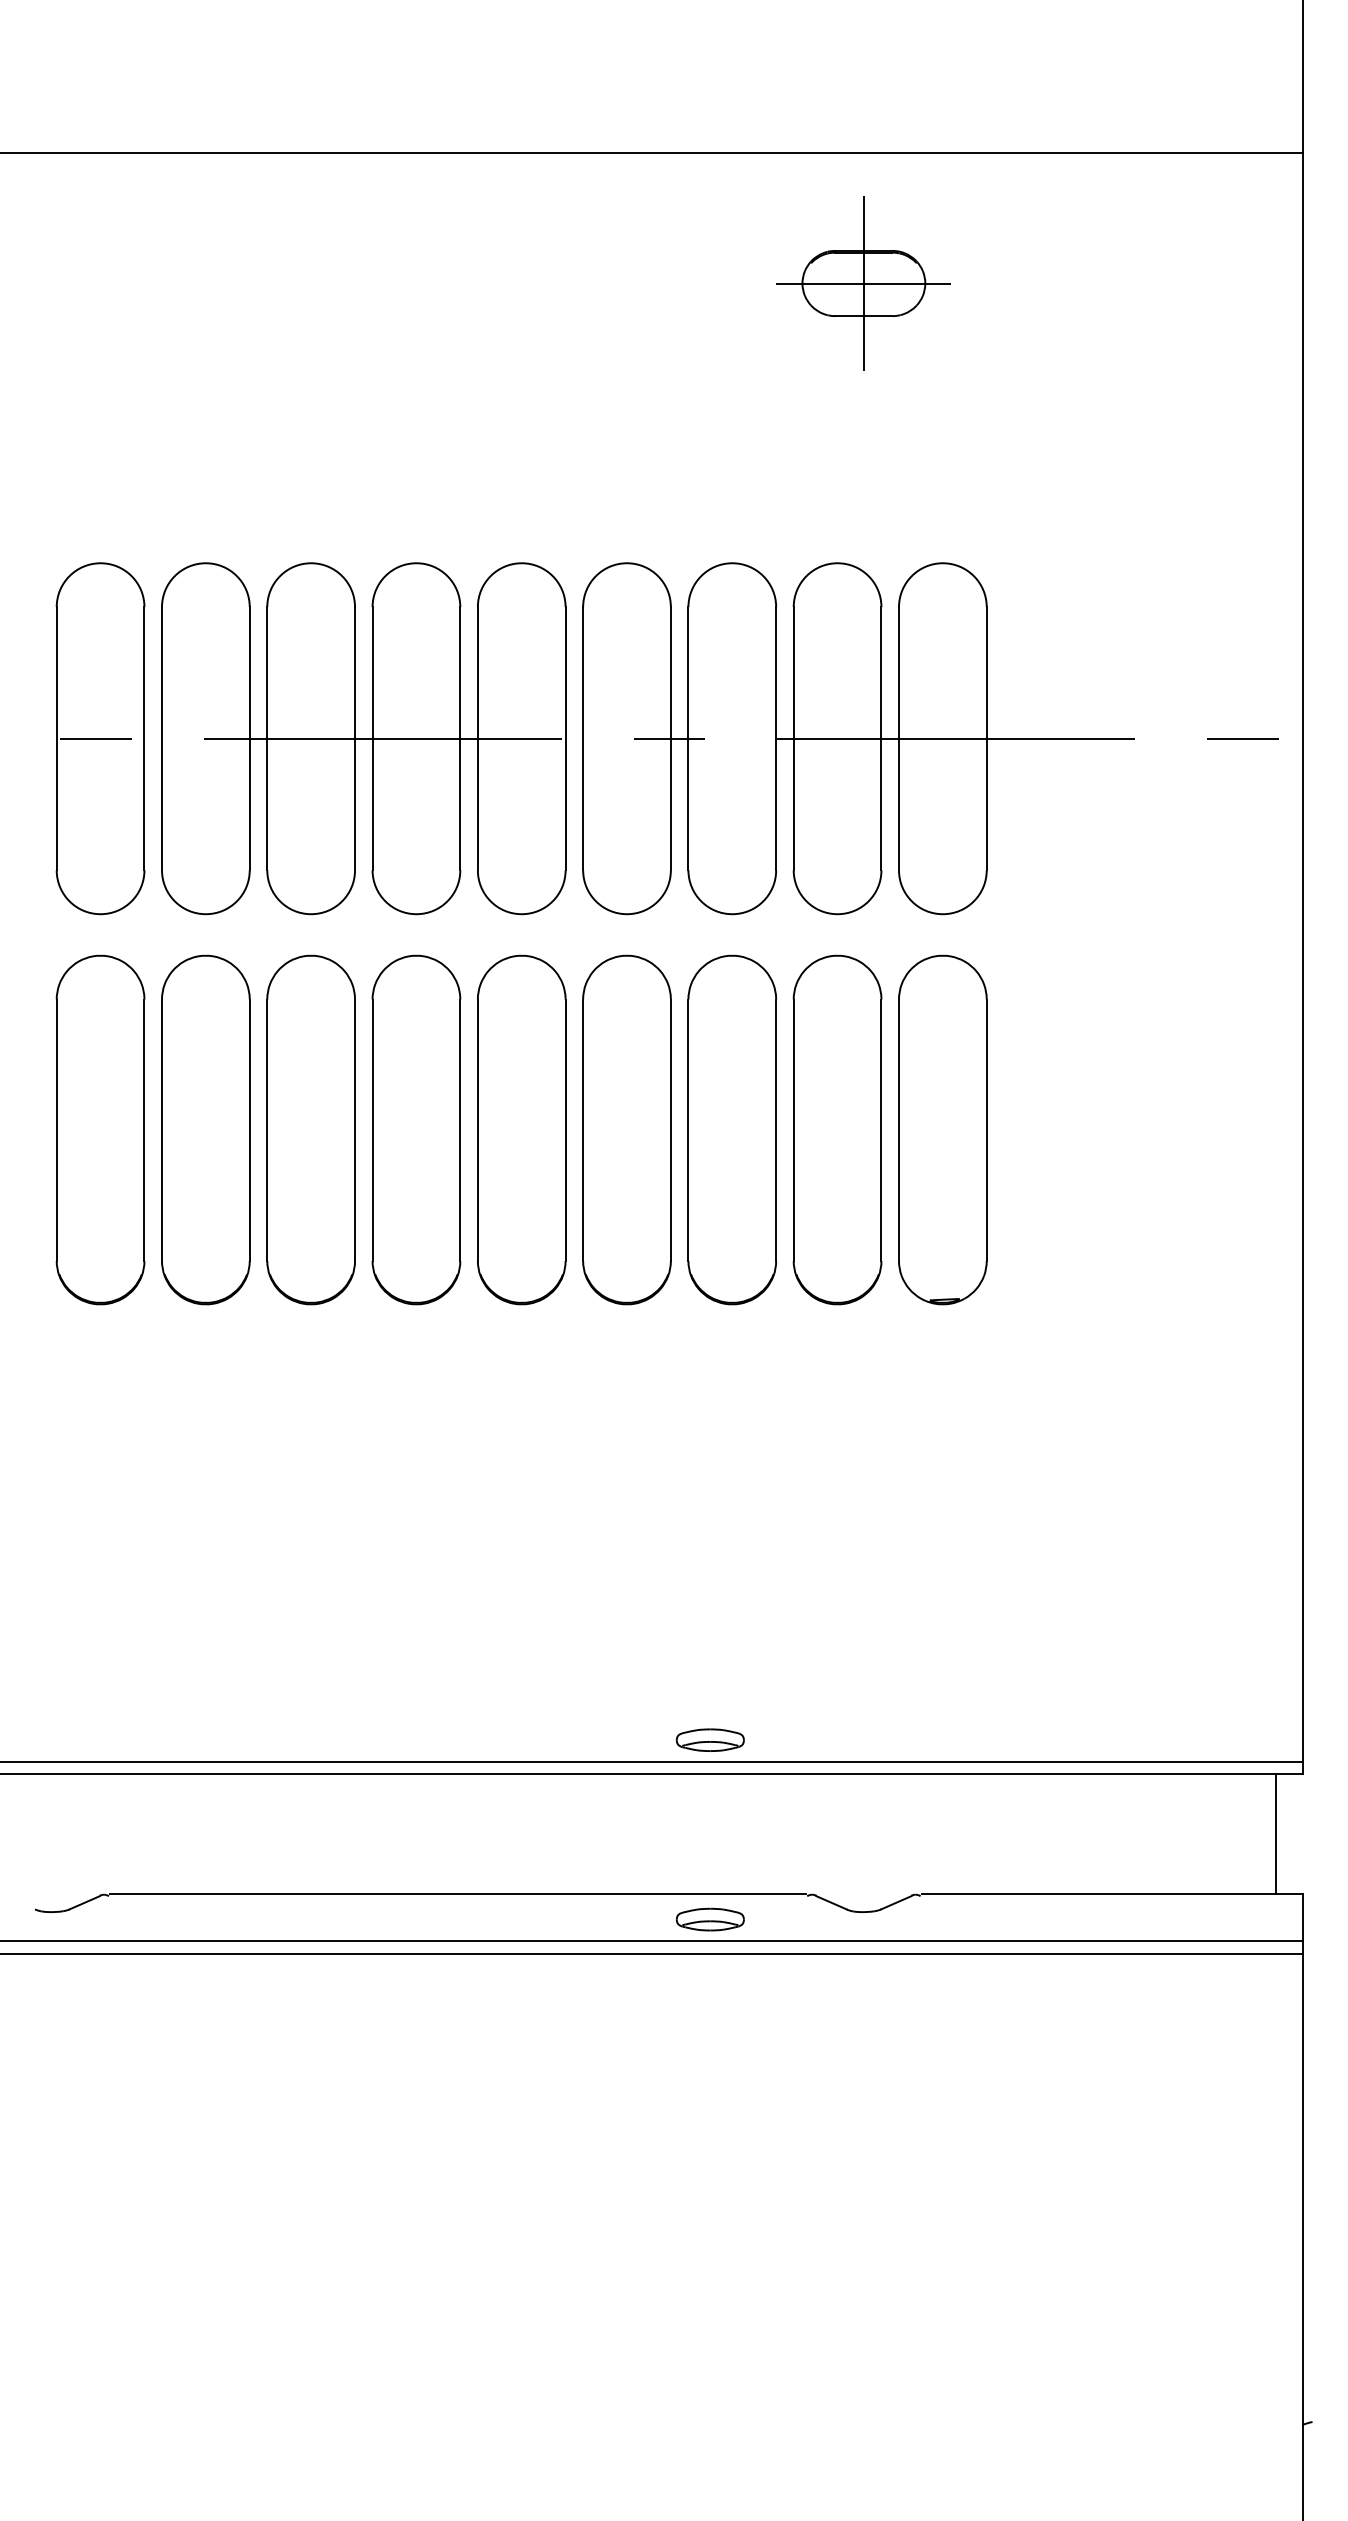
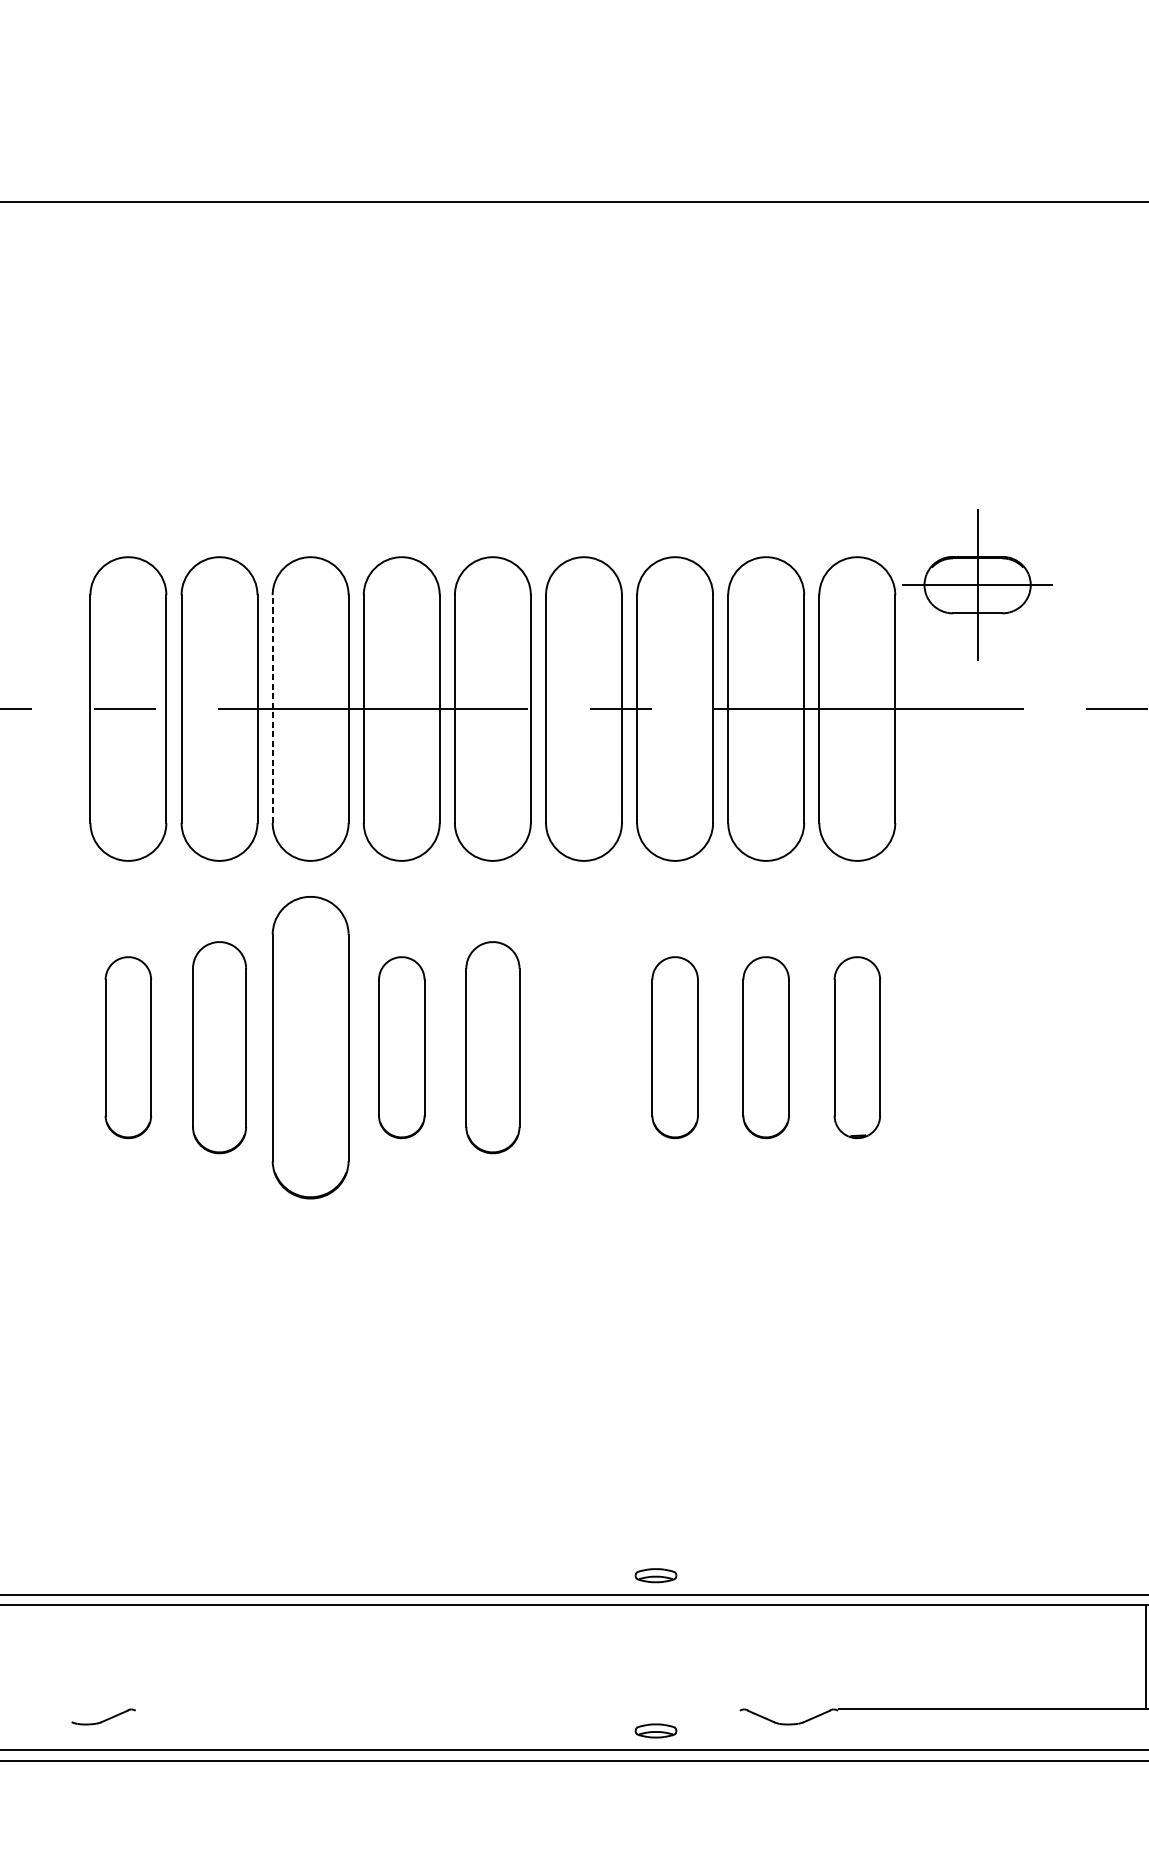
part: (863, 283) -> (977, 585), moved
line: (267, 738) -> (272, 708), solid -> dashed
part: (100, 1129) -> (128, 1047), size x0.6
part: (205, 1129) -> (219, 1047), size x0.7
part: (416, 1129) -> (401, 1047), size x0.6
part: (521, 1129) -> (492, 1047), size x0.7
part: (626, 1129) -> (583, 1047), removed
part: (732, 1129) -> (675, 1047), size x0.6
part: (837, 1129) -> (766, 1047), size x0.6
part: (942, 1129) -> (857, 1047), size x0.6
part: (709, 1739) -> (655, 1575), size x0.7
line: (457, 1893) -> (437, 1708), removed
part: (709, 1919) -> (655, 1730), size x0.7

